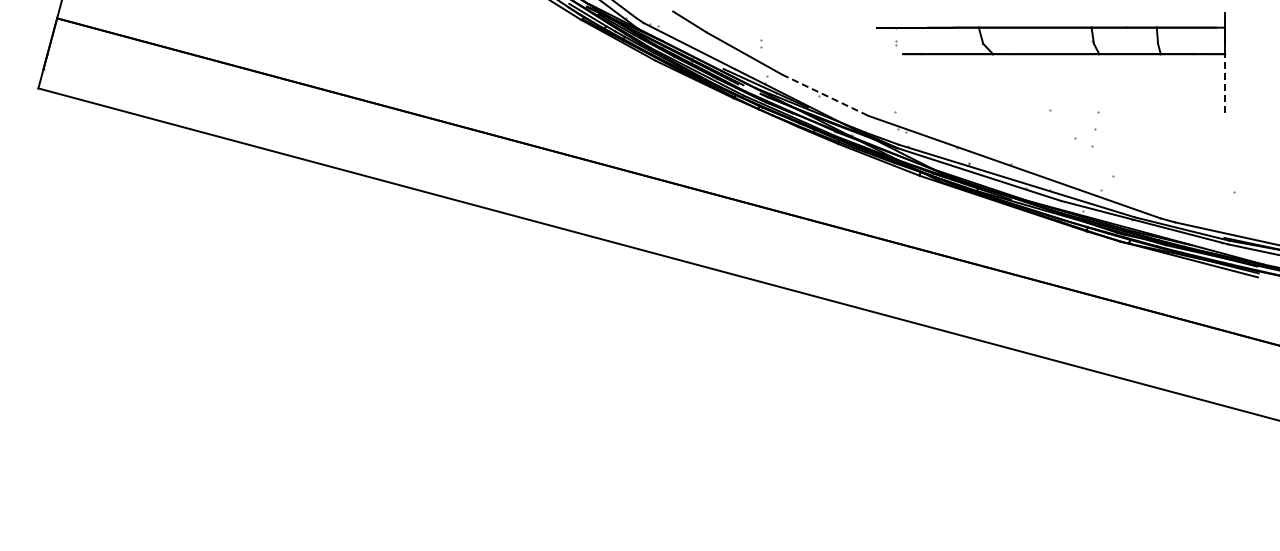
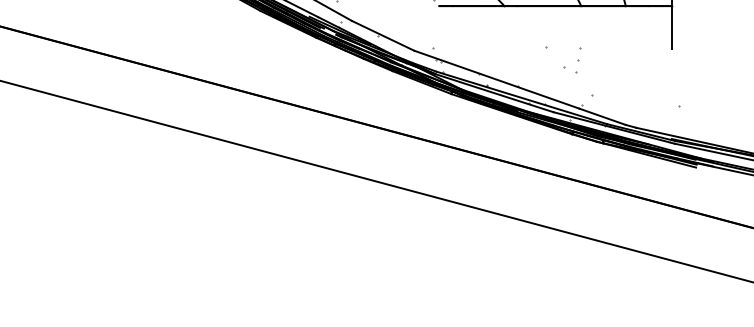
line: (1224, 83) -> (671, 27), dashed -> solid
line: (825, 95) -> (383, 36), dashed -> solid

